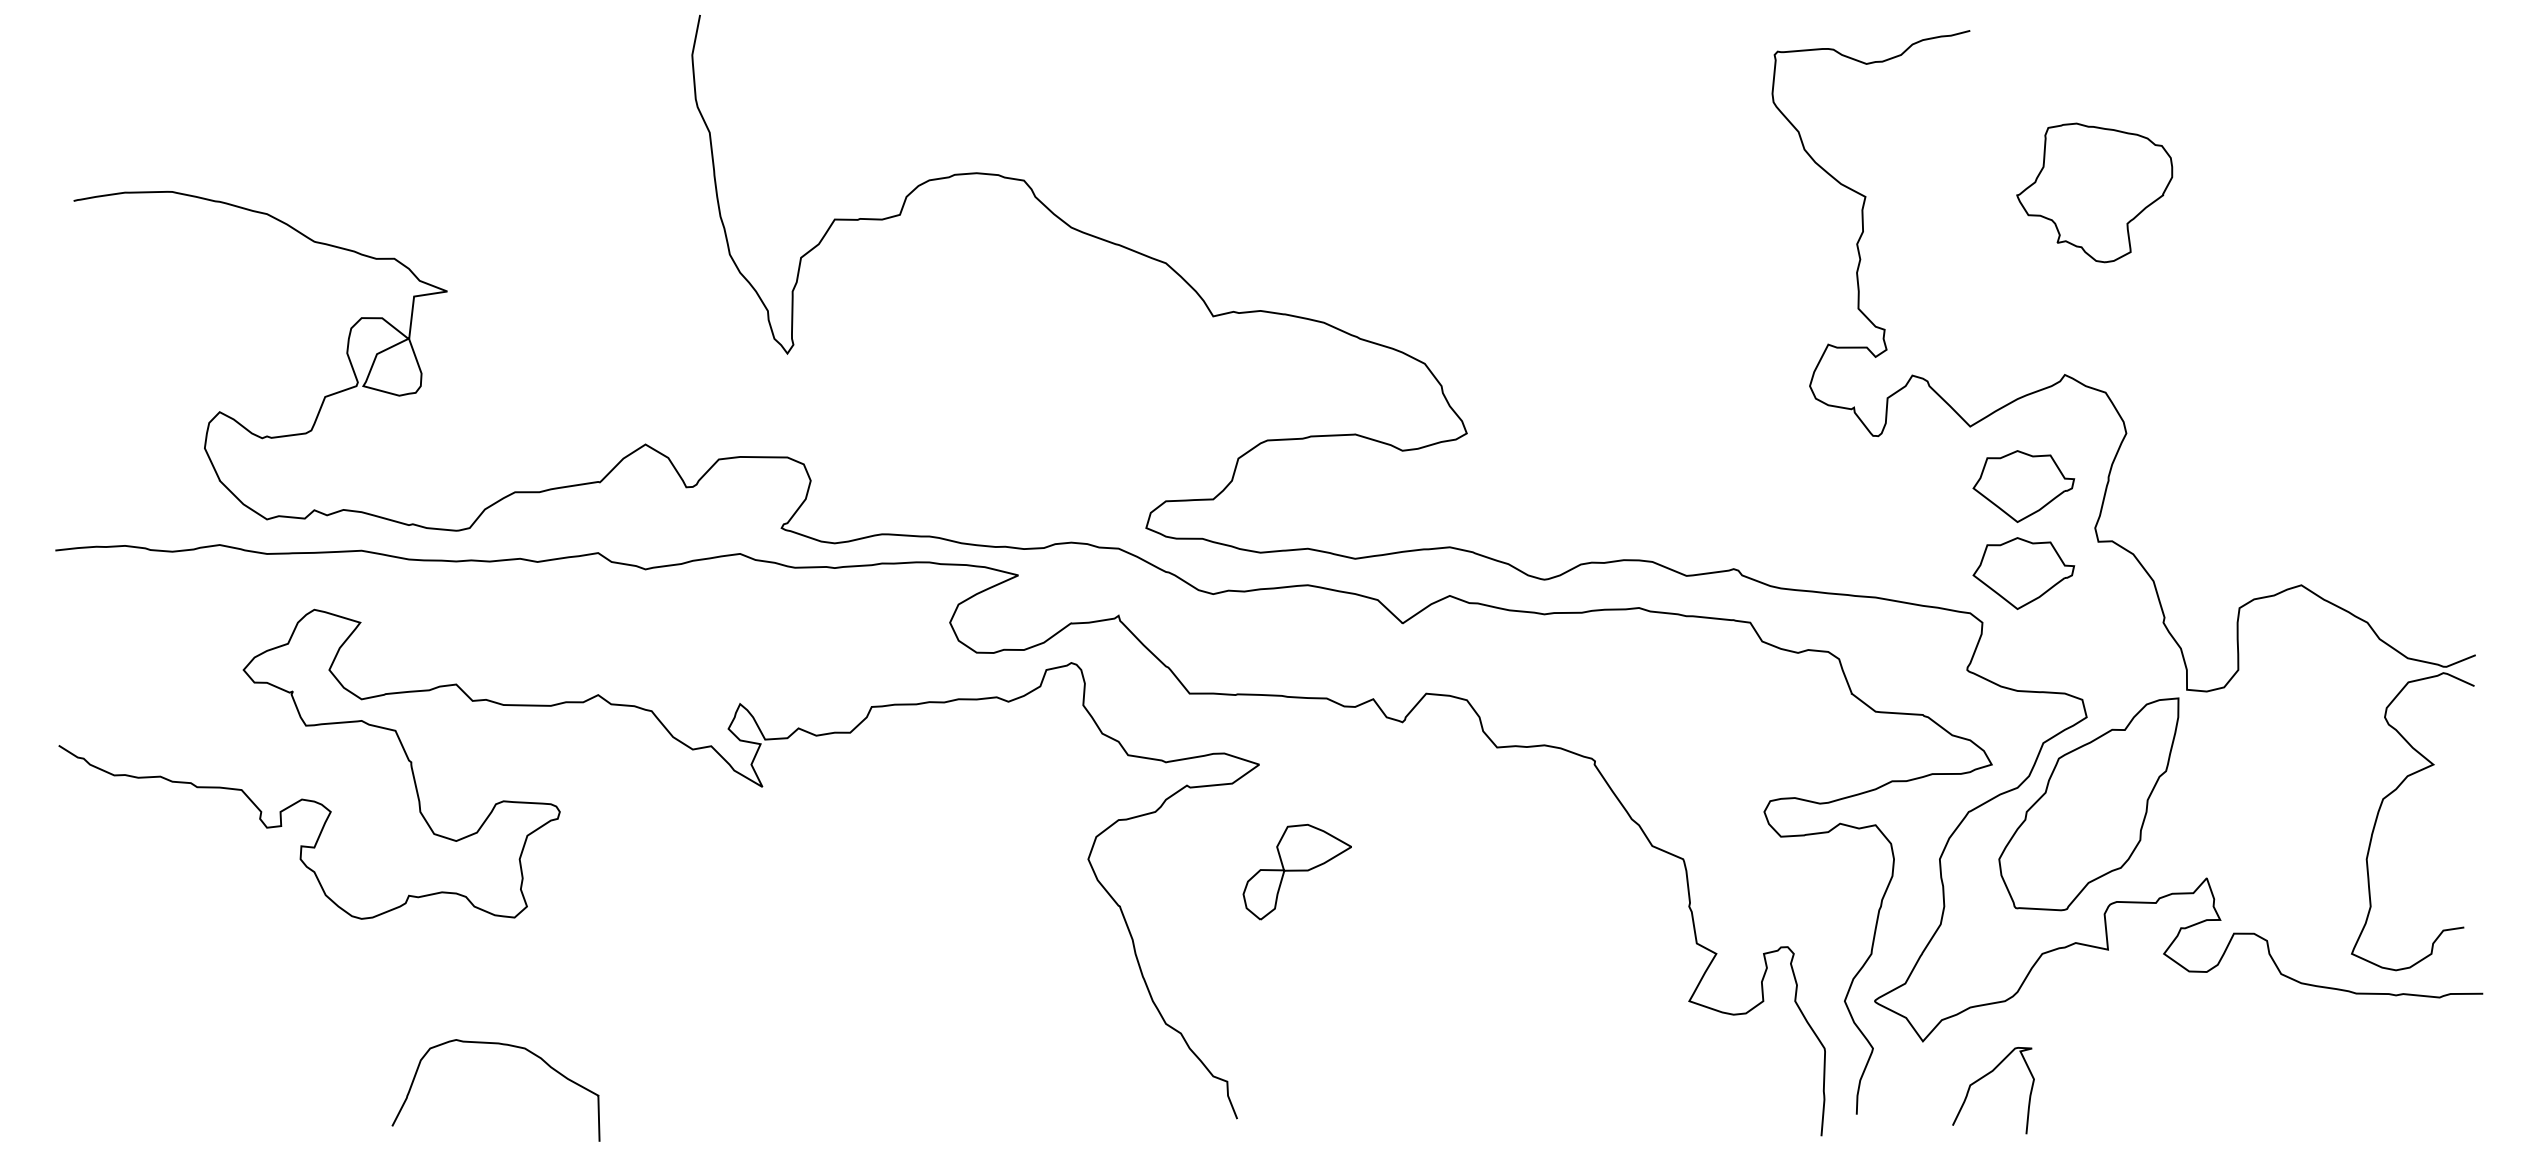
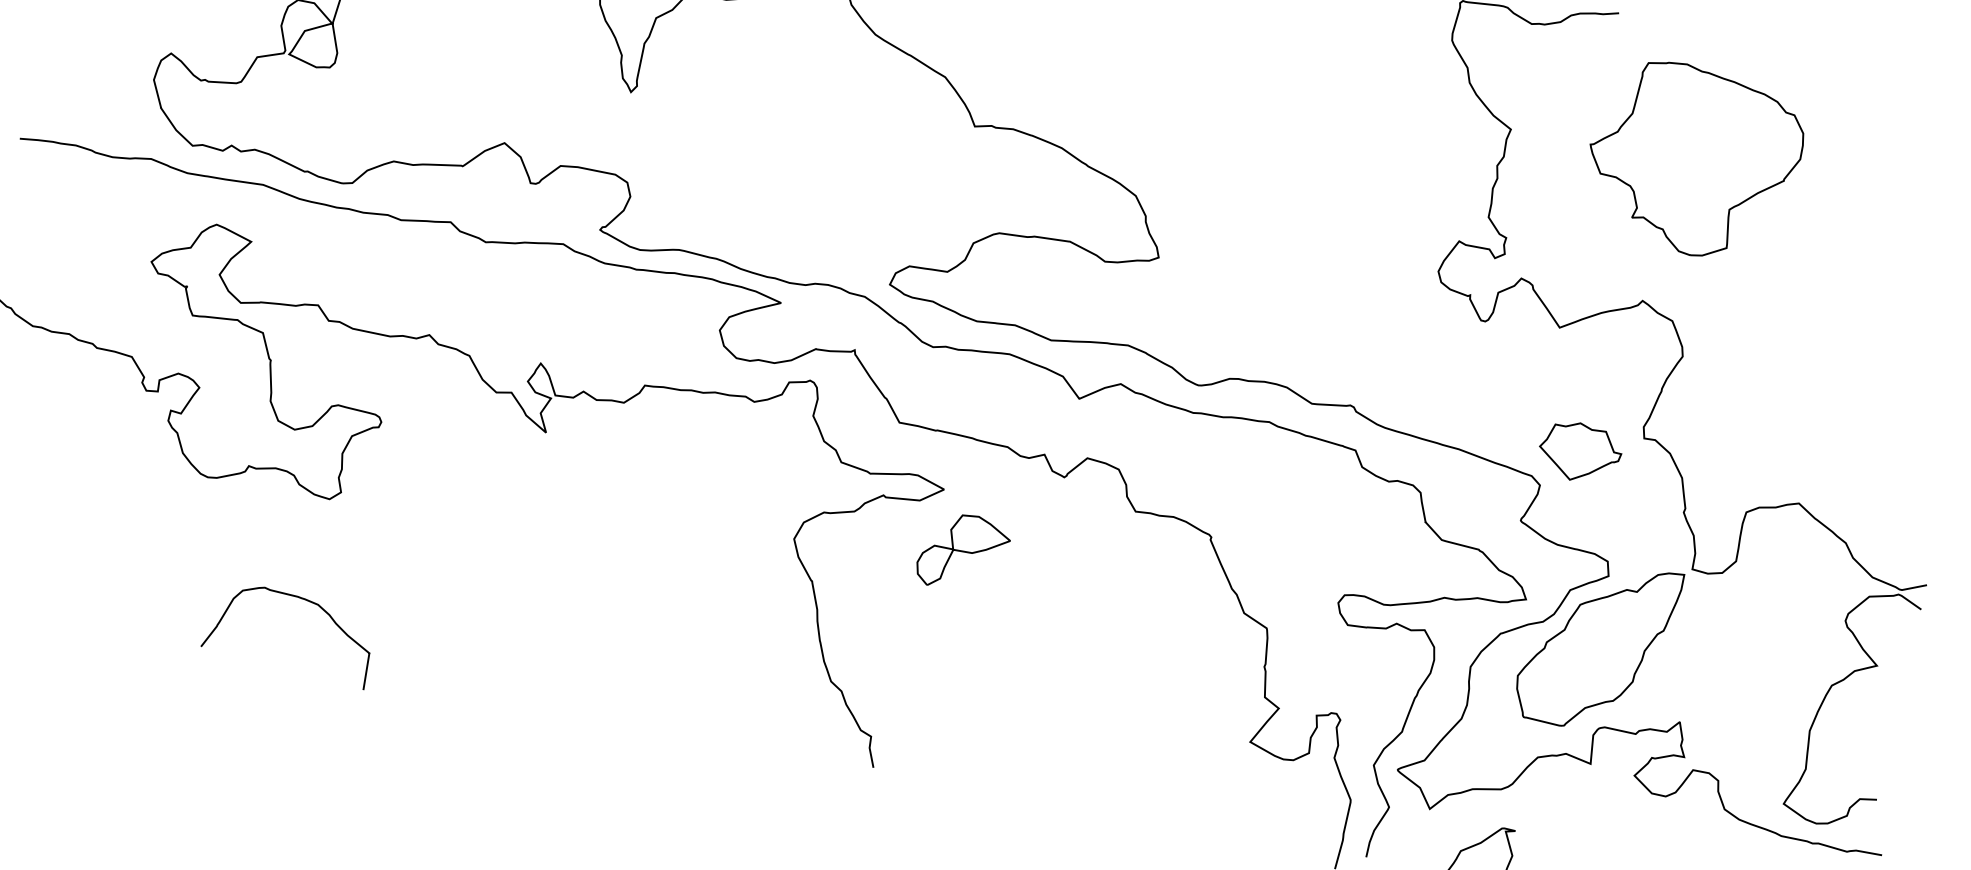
part: (2094, 192) -> (1693, 160), size x1.67
part: (2023, 486) -> (1593, 383), removed
part: (1296, 872) -> (962, 552), moved

